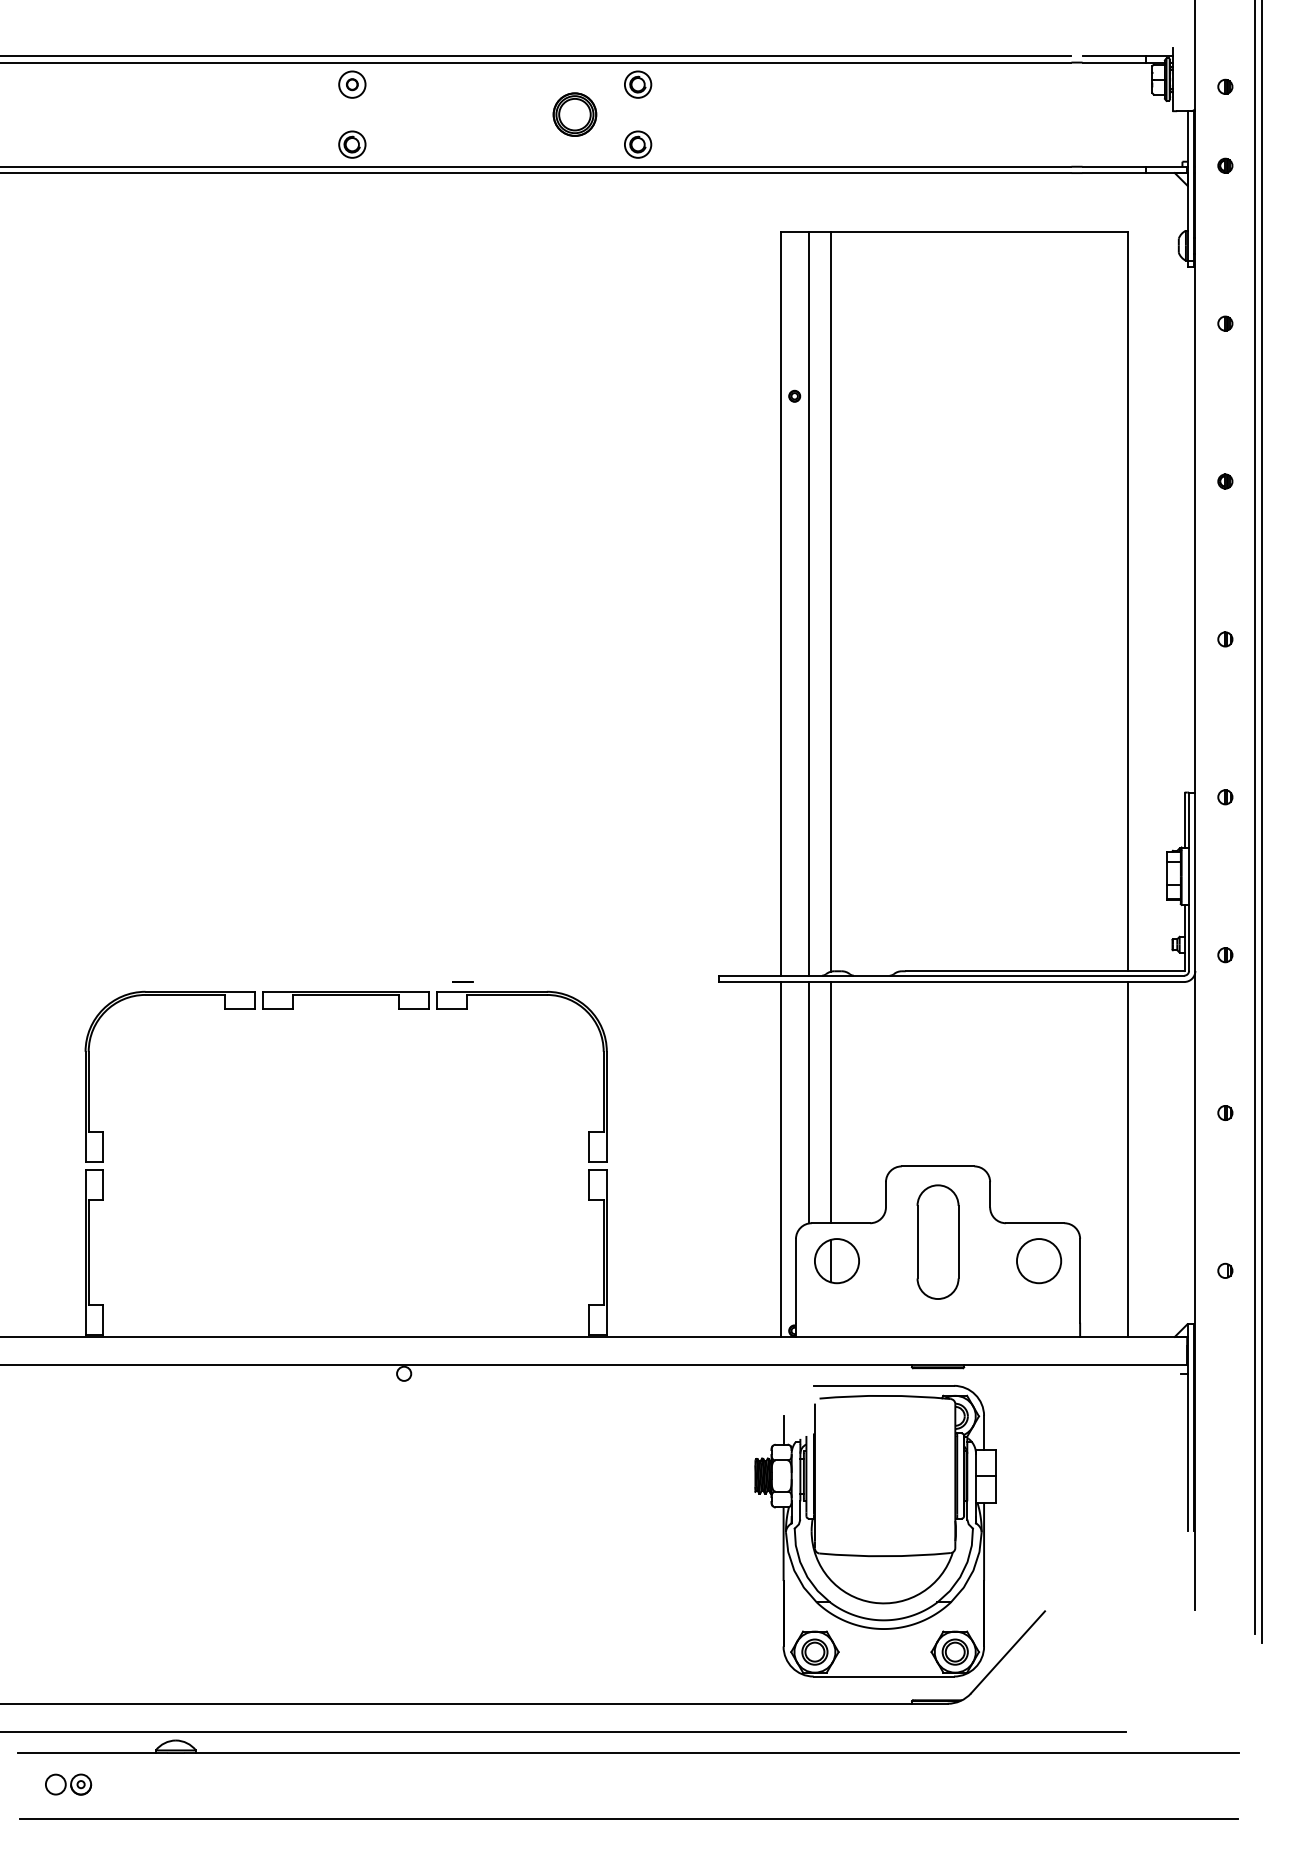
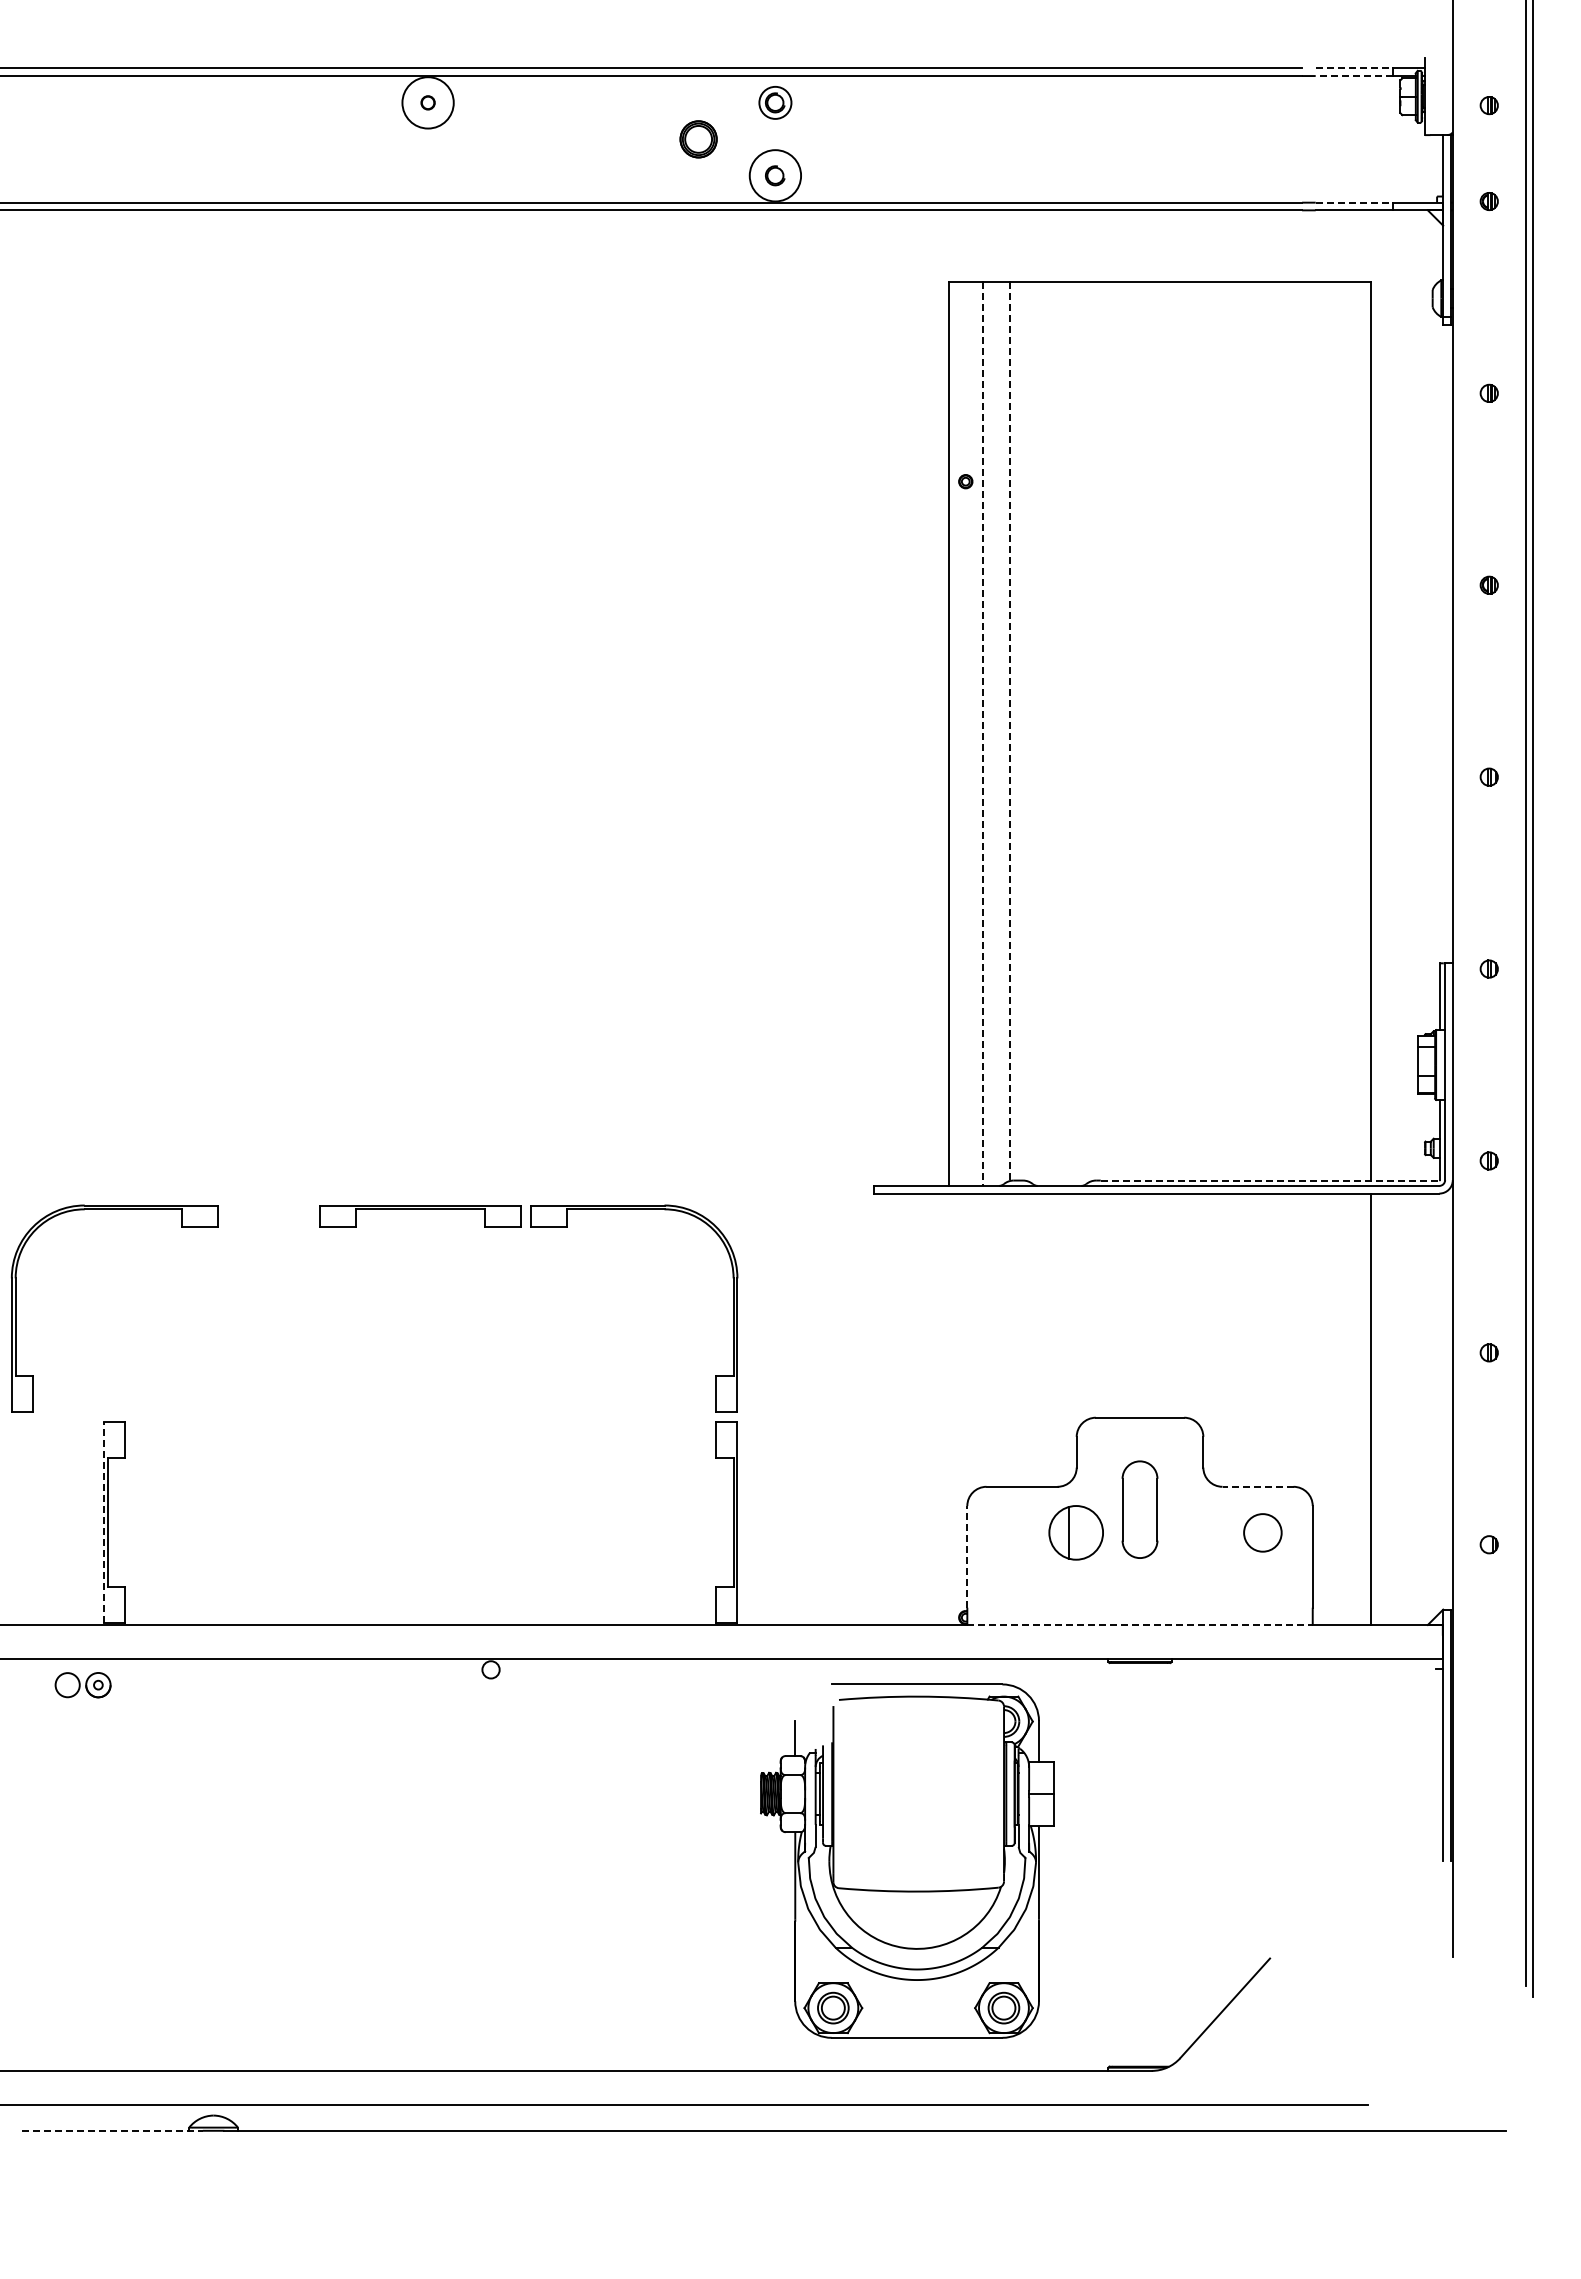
line: (1114, 56) -> (1354, 68), solid -> dashed
line: (1114, 62) -> (1354, 76), solid -> dashed
circle: (352, 84) -> (428, 102), size x1.6
part: (574, 114) -> (698, 139), size x0.7
part: (351, 144) -> (427, 175), removed
circle: (638, 144) -> (775, 175), size x1.6
line: (1114, 166) -> (1354, 202), solid -> dashed
line: (830, 602) -> (1009, 732), solid -> dashed
line: (809, 604) -> (983, 734), solid -> dashed
line: (1045, 971) -> (1270, 1180), solid -> dashed
line: (462, 981) -> (562, 1193), removed
part: (89, 1076) -> (16, 1308), moved
line: (809, 1102) -> (983, 1340), removed
line: (830, 1102) -> (1009, 1339), removed
line: (780, 1158) -> (948, 1408), removed
line: (1034, 1222) -> (1257, 1486), solid -> dashed
part: (937, 1241) -> (1139, 1509), size x0.7
line: (85, 1252) -> (103, 1522), solid -> dashed
part: (836, 1260) -> (1075, 1532), moved
circle: (1038, 1260) -> (1262, 1532), size x0.7
line: (796, 1280) -> (967, 1556), solid -> dashed
line: (938, 1336) -> (1140, 1624), solid -> dashed
part: (875, 1555) -> (907, 1890), moved
line: (92, 1752) -> (112, 2130), solid -> dashed
part: (68, 1784) -> (82, 1685), moved
line: (628, 1818) -> (763, 2210), removed

